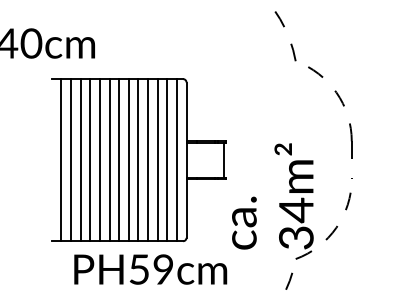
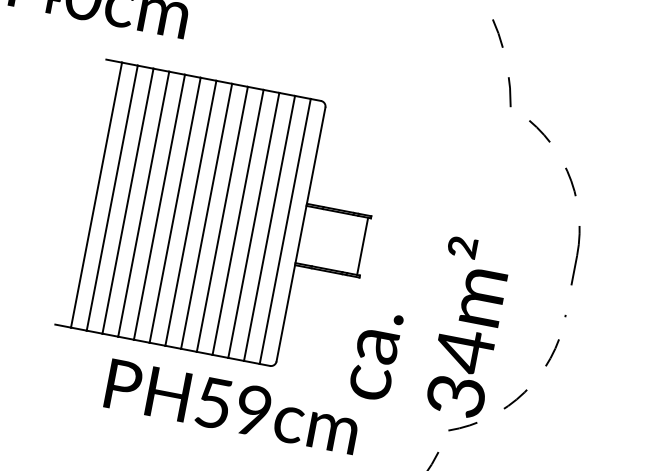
text: (150, 269) -> (232, 406), moved

